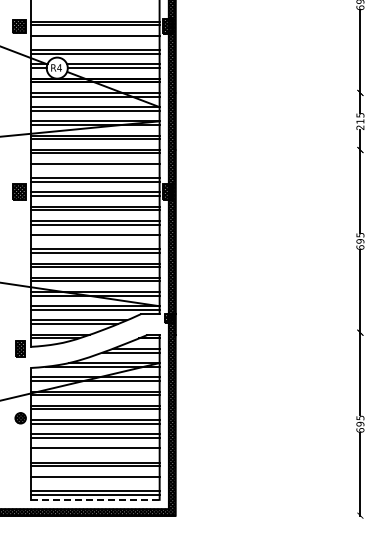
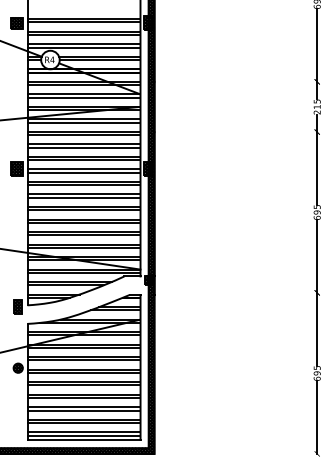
line: (95, 39) -> (84, 34), added
line: (95, 167) -> (84, 147), added
line: (95, 238) -> (84, 209), added
line: (95, 452) -> (84, 398), added
line: (95, 480) -> (84, 422), added
line: (95, 499) -> (84, 439), dashed -> solid

